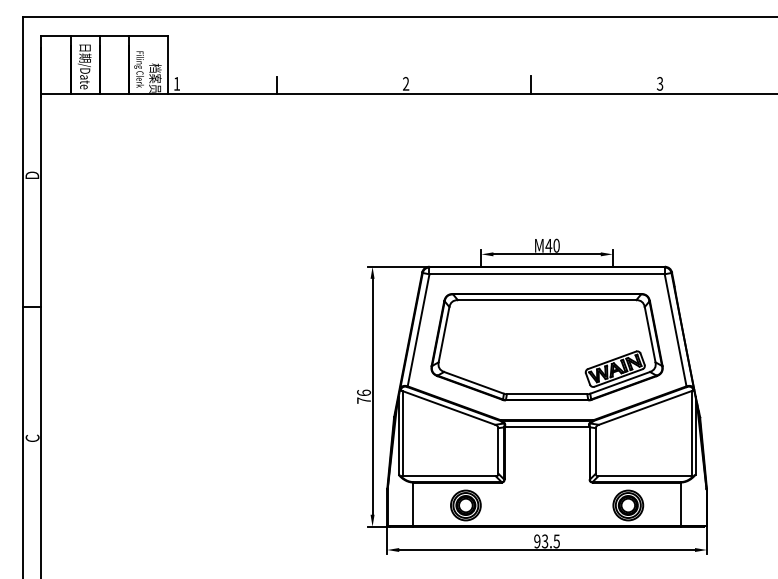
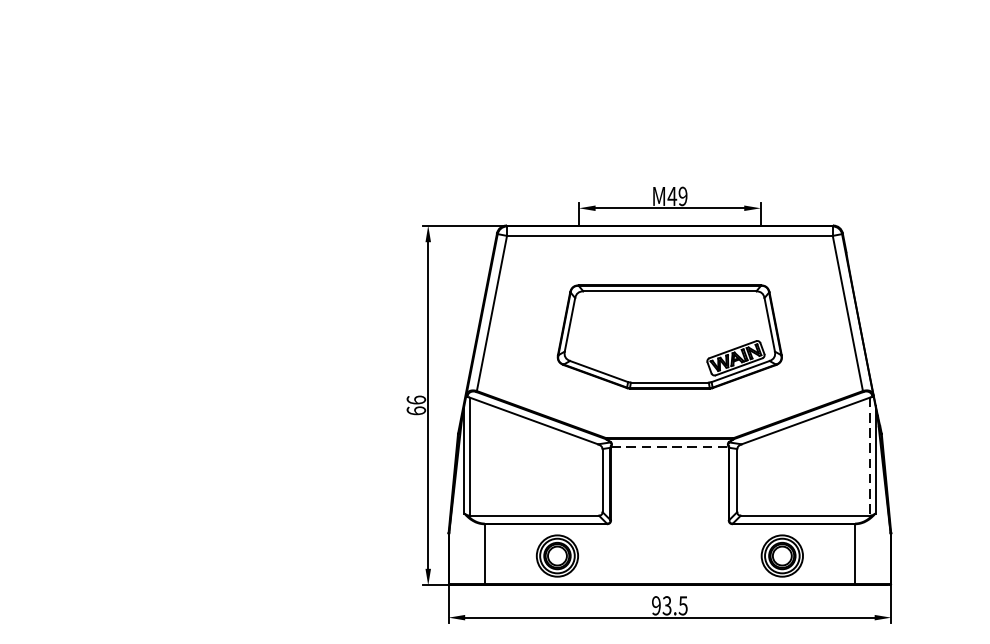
text: (556, 245) -> (682, 196), M40 -> M49
part: (546, 347) -> (669, 337), size x0.7
text: (363, 400) -> (415, 410), 76 -> 66
line: (547, 426) -> (670, 446), solid -> dashed
line: (691, 433) -> (869, 456), solid -> dashed

